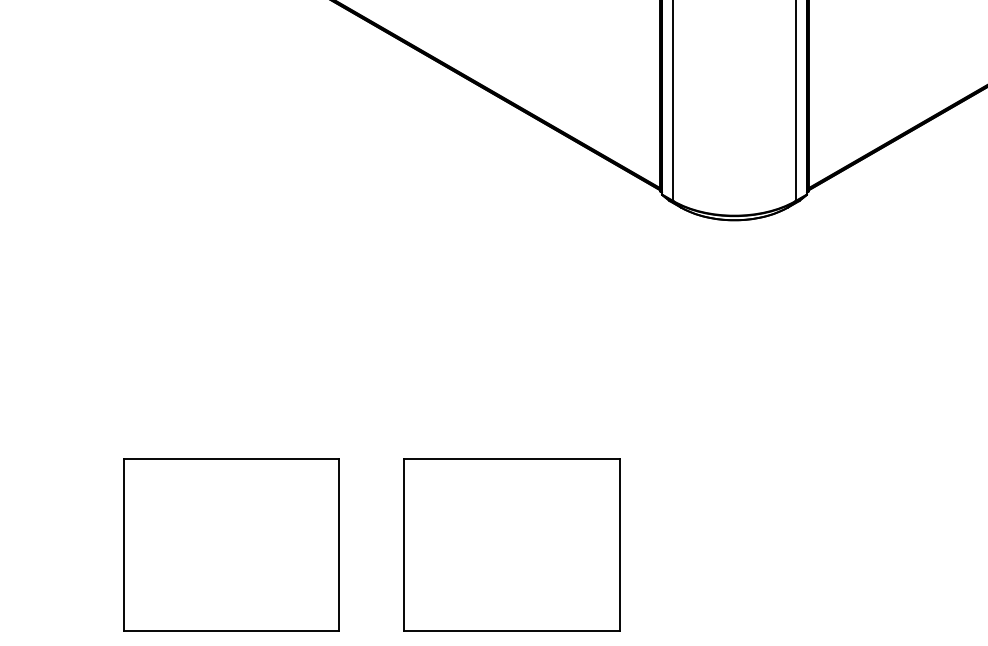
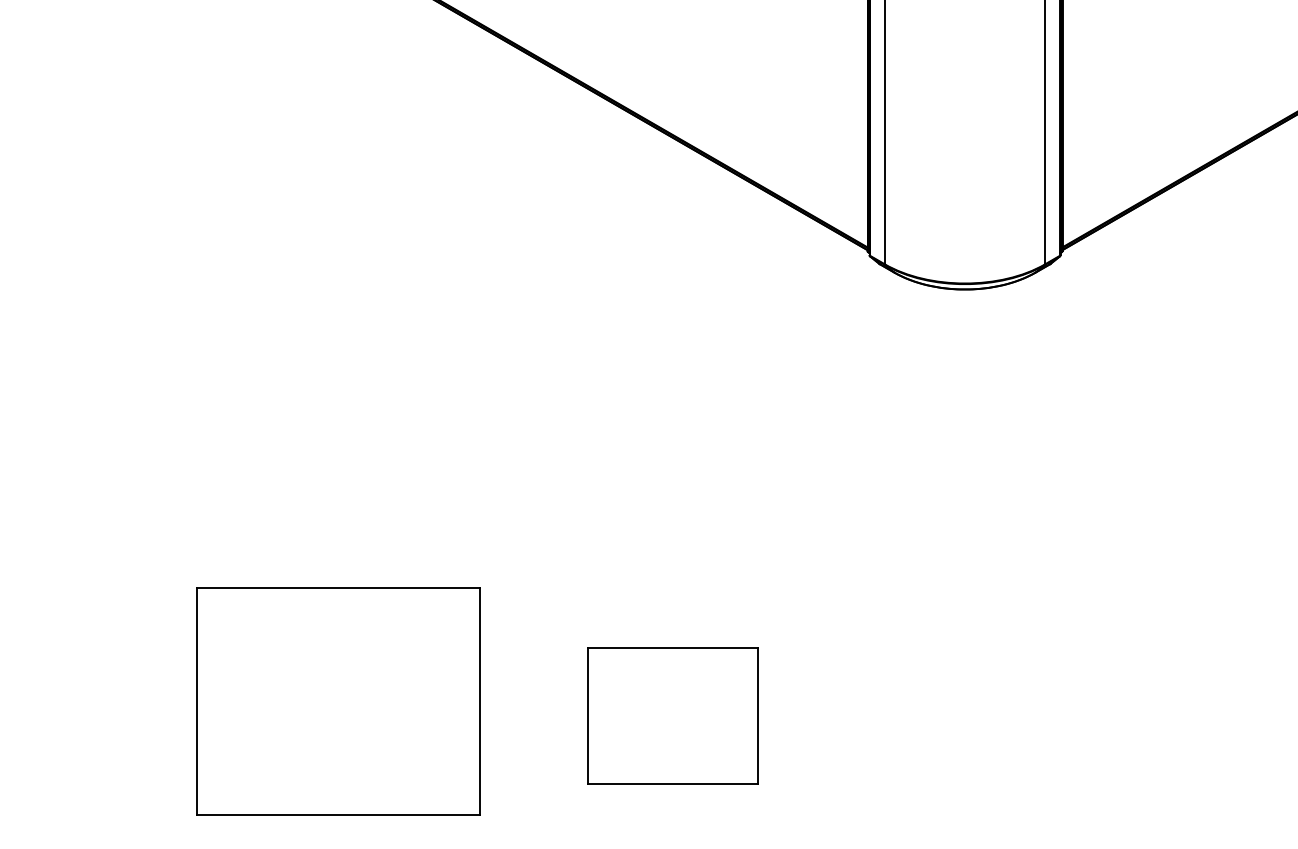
part: (231, 544) -> (338, 701), moved
part: (511, 544) -> (671, 715), size x0.6

